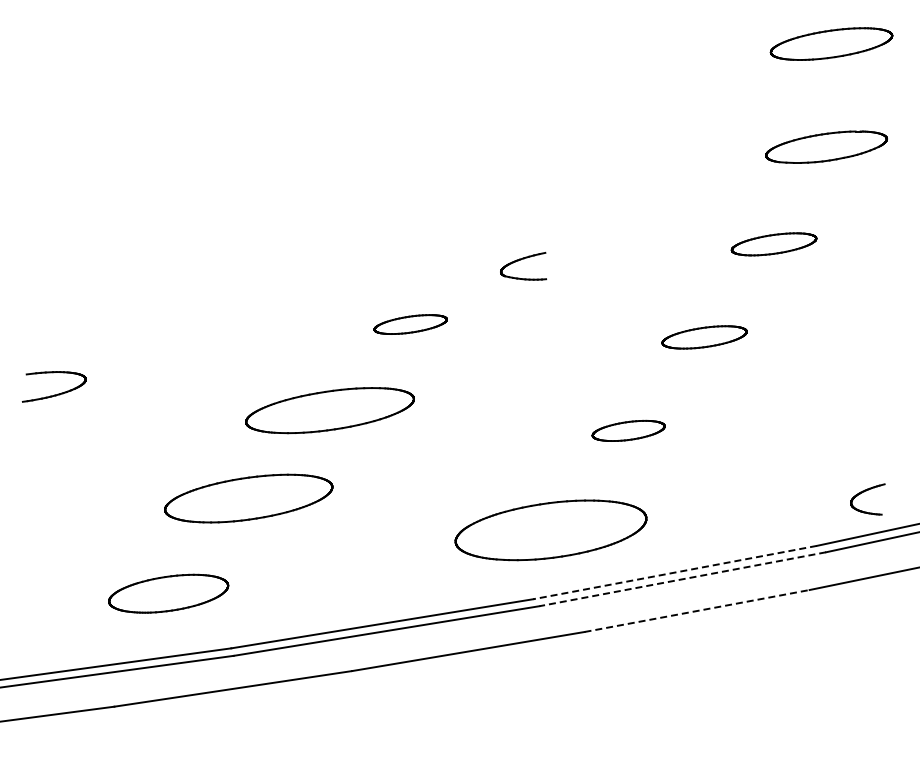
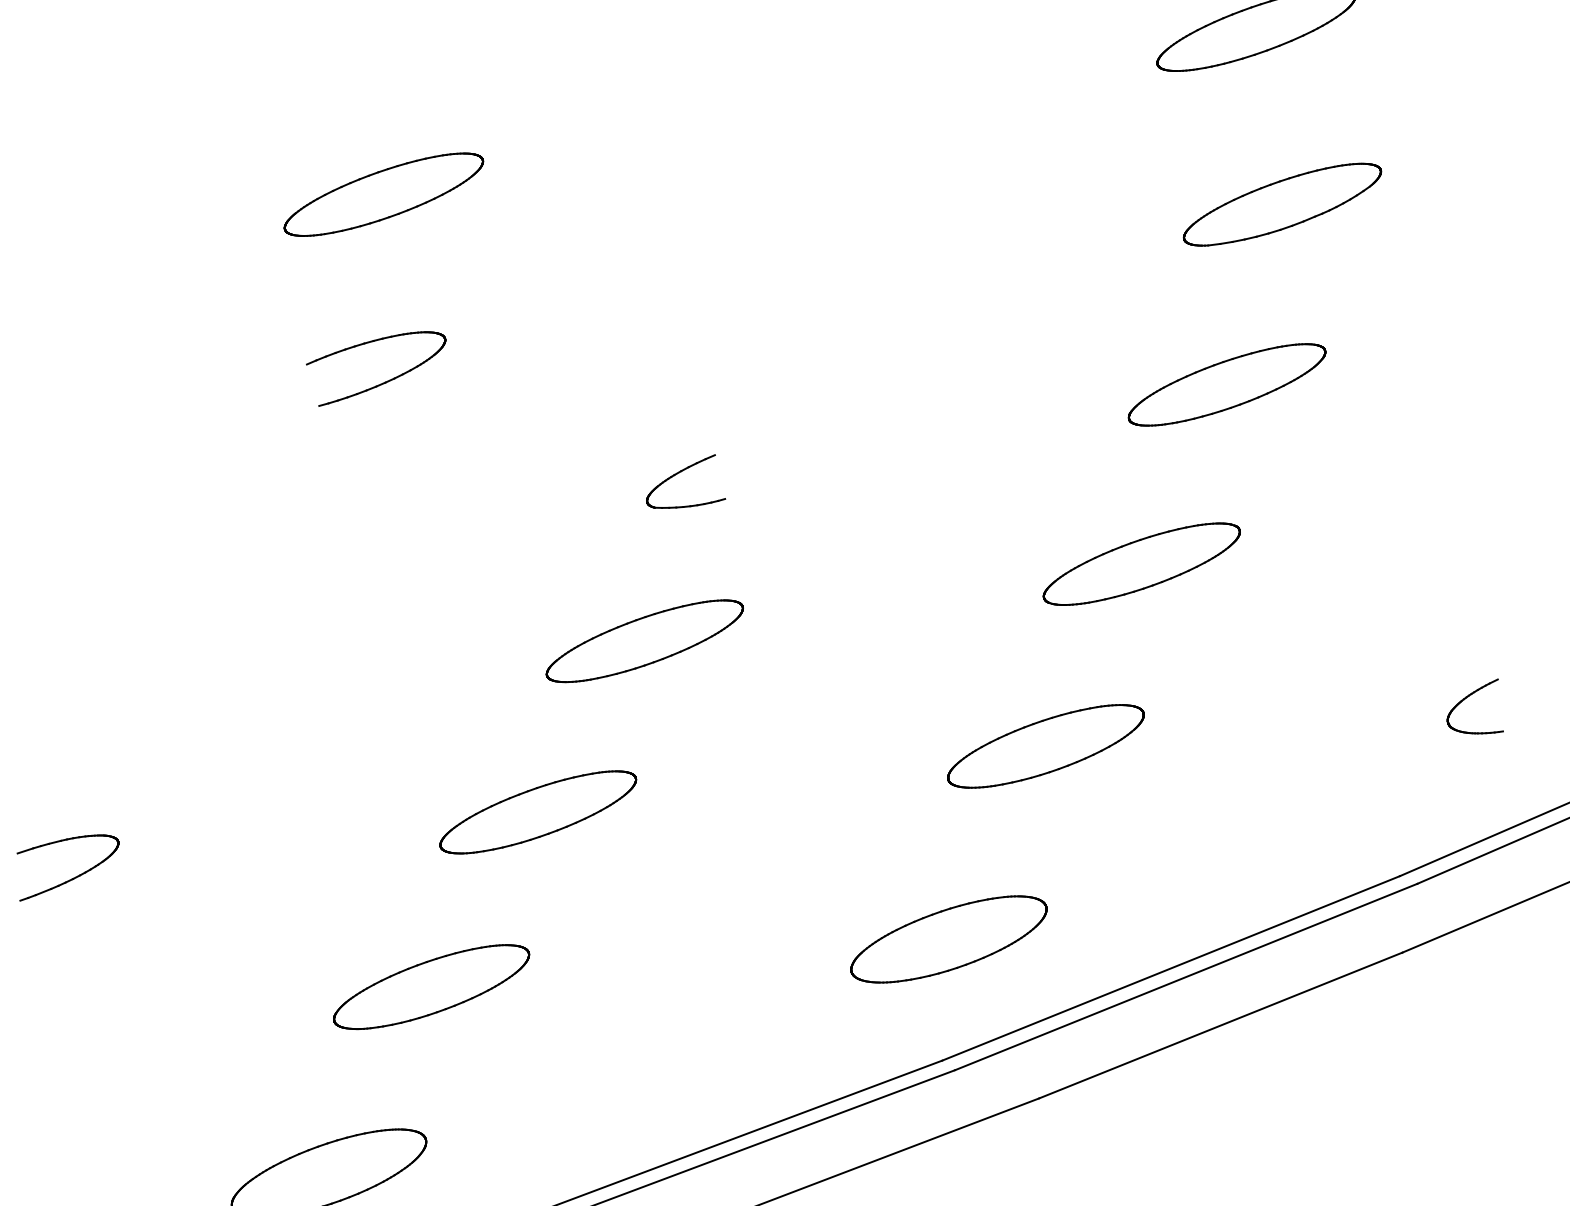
part: (312, 38) -> (384, 194), added
part: (290, 145) -> (383, 381), added
part: (773, 244) -> (1226, 385), size x1.43
part: (521, 260) -> (677, 475), moved
part: (410, 324) -> (644, 641), size x1.67
part: (704, 337) -> (1141, 564), size x1.43
part: (329, 410) -> (537, 812), size x0.71
part: (628, 430) -> (1045, 745), size x1.67
part: (864, 492) -> (1466, 699), moved
part: (248, 498) -> (431, 987), size x0.71
part: (550, 530) -> (948, 939), size x0.62
line: (674, 572) -> (1170, 968), dashed -> solid
line: (682, 579) -> (1185, 977), dashed -> solid
line: (697, 611) -> (1221, 1026), dashed -> solid

